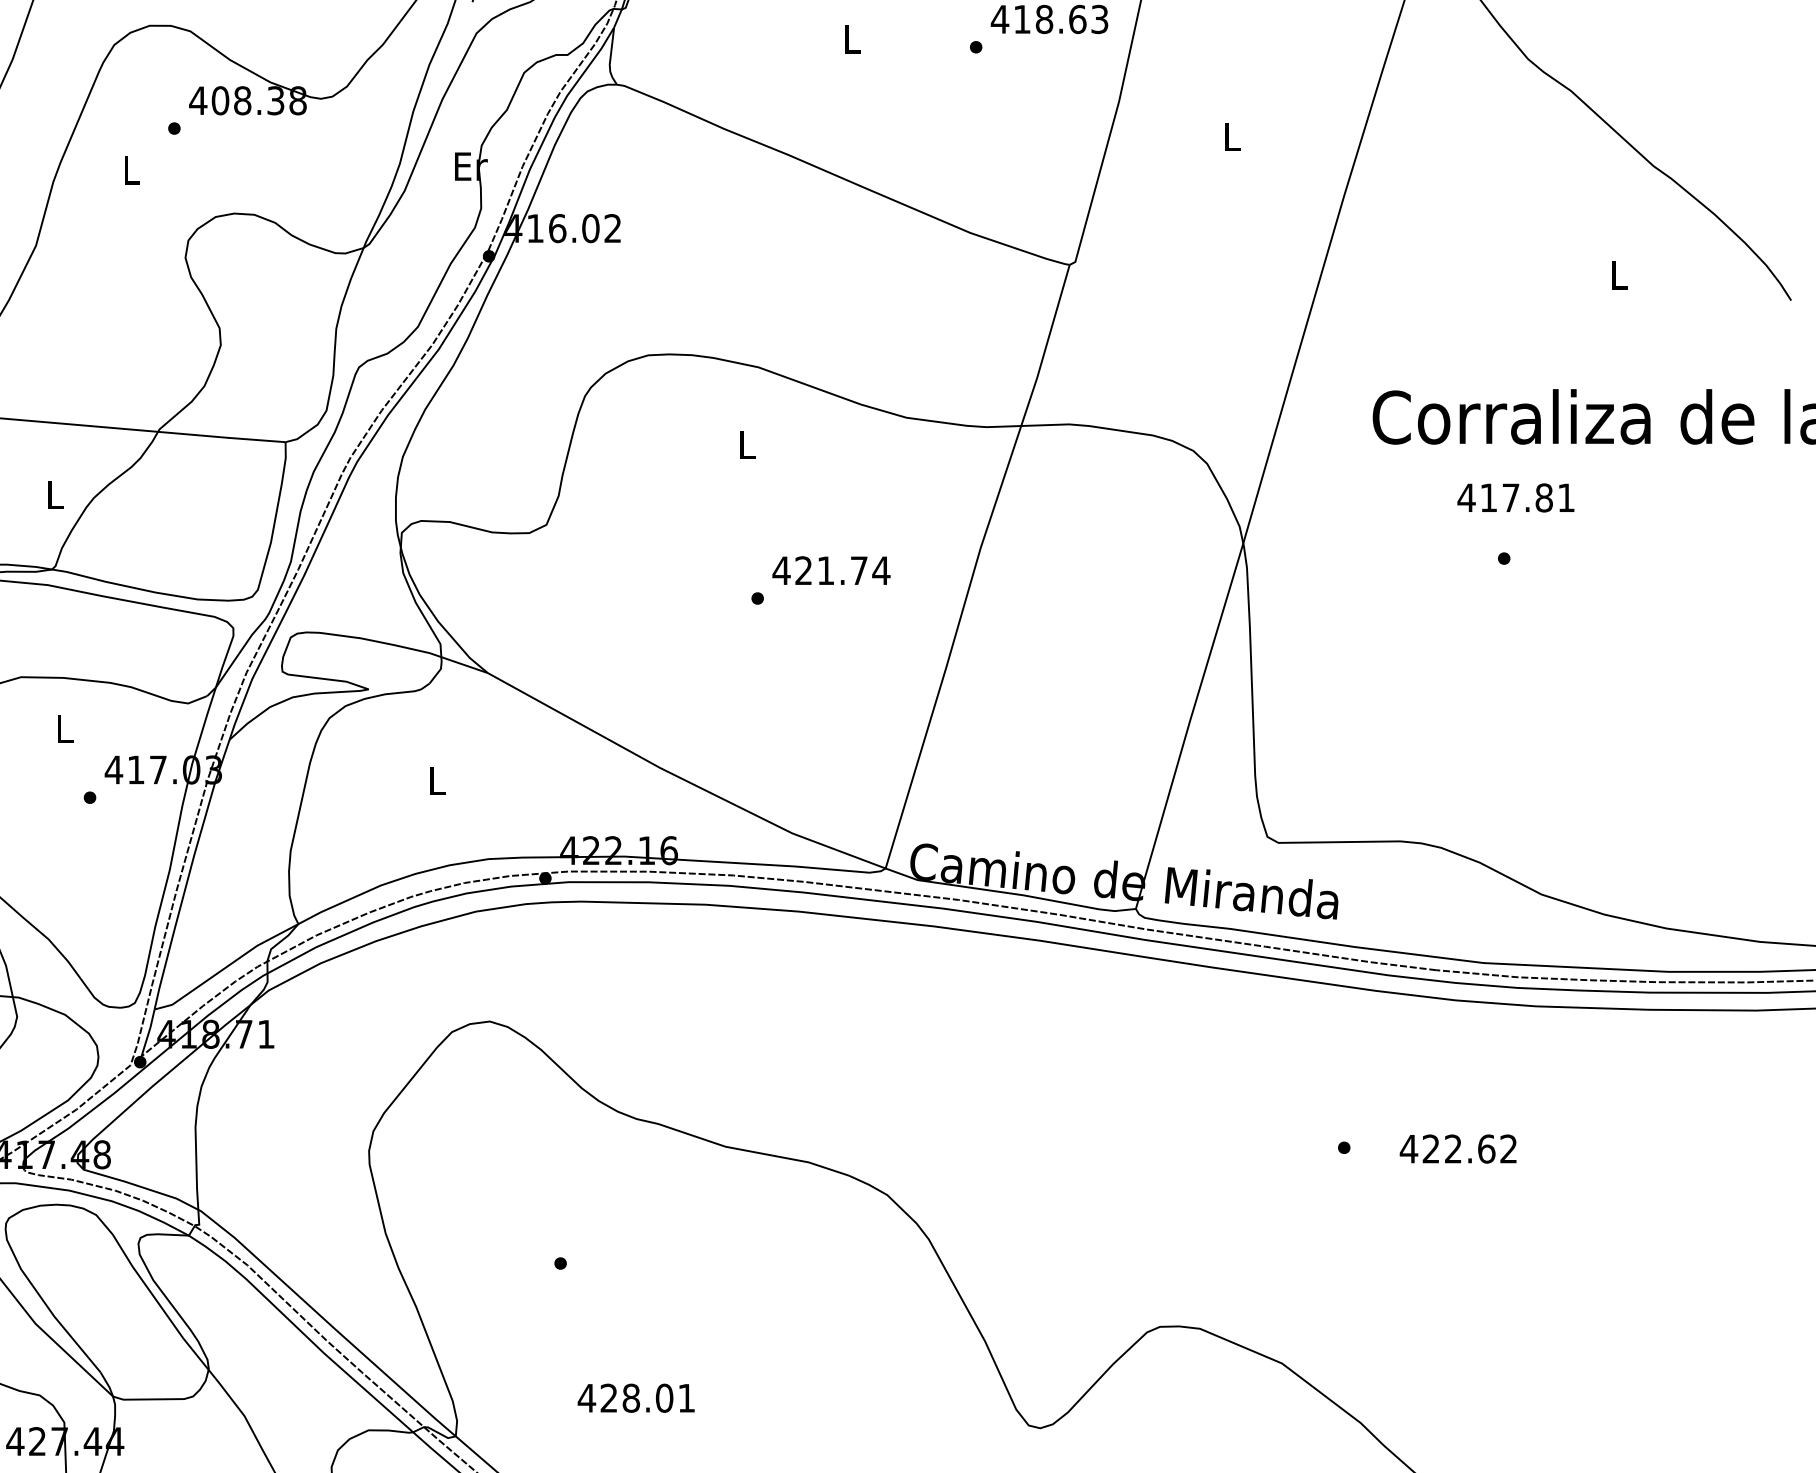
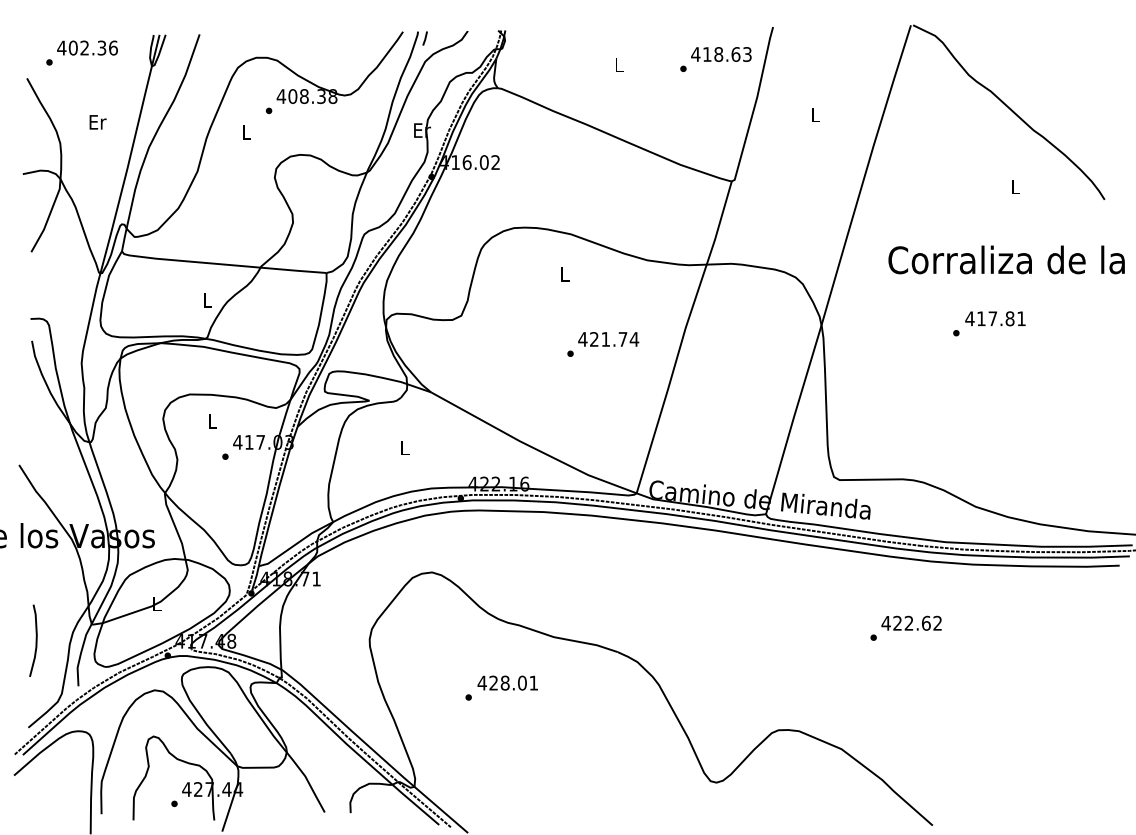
text: (1516, 497) -> (995, 318), moved
text: (1458, 1147) -> (911, 622), moved
text: (635, 1397) -> (507, 682), moved

